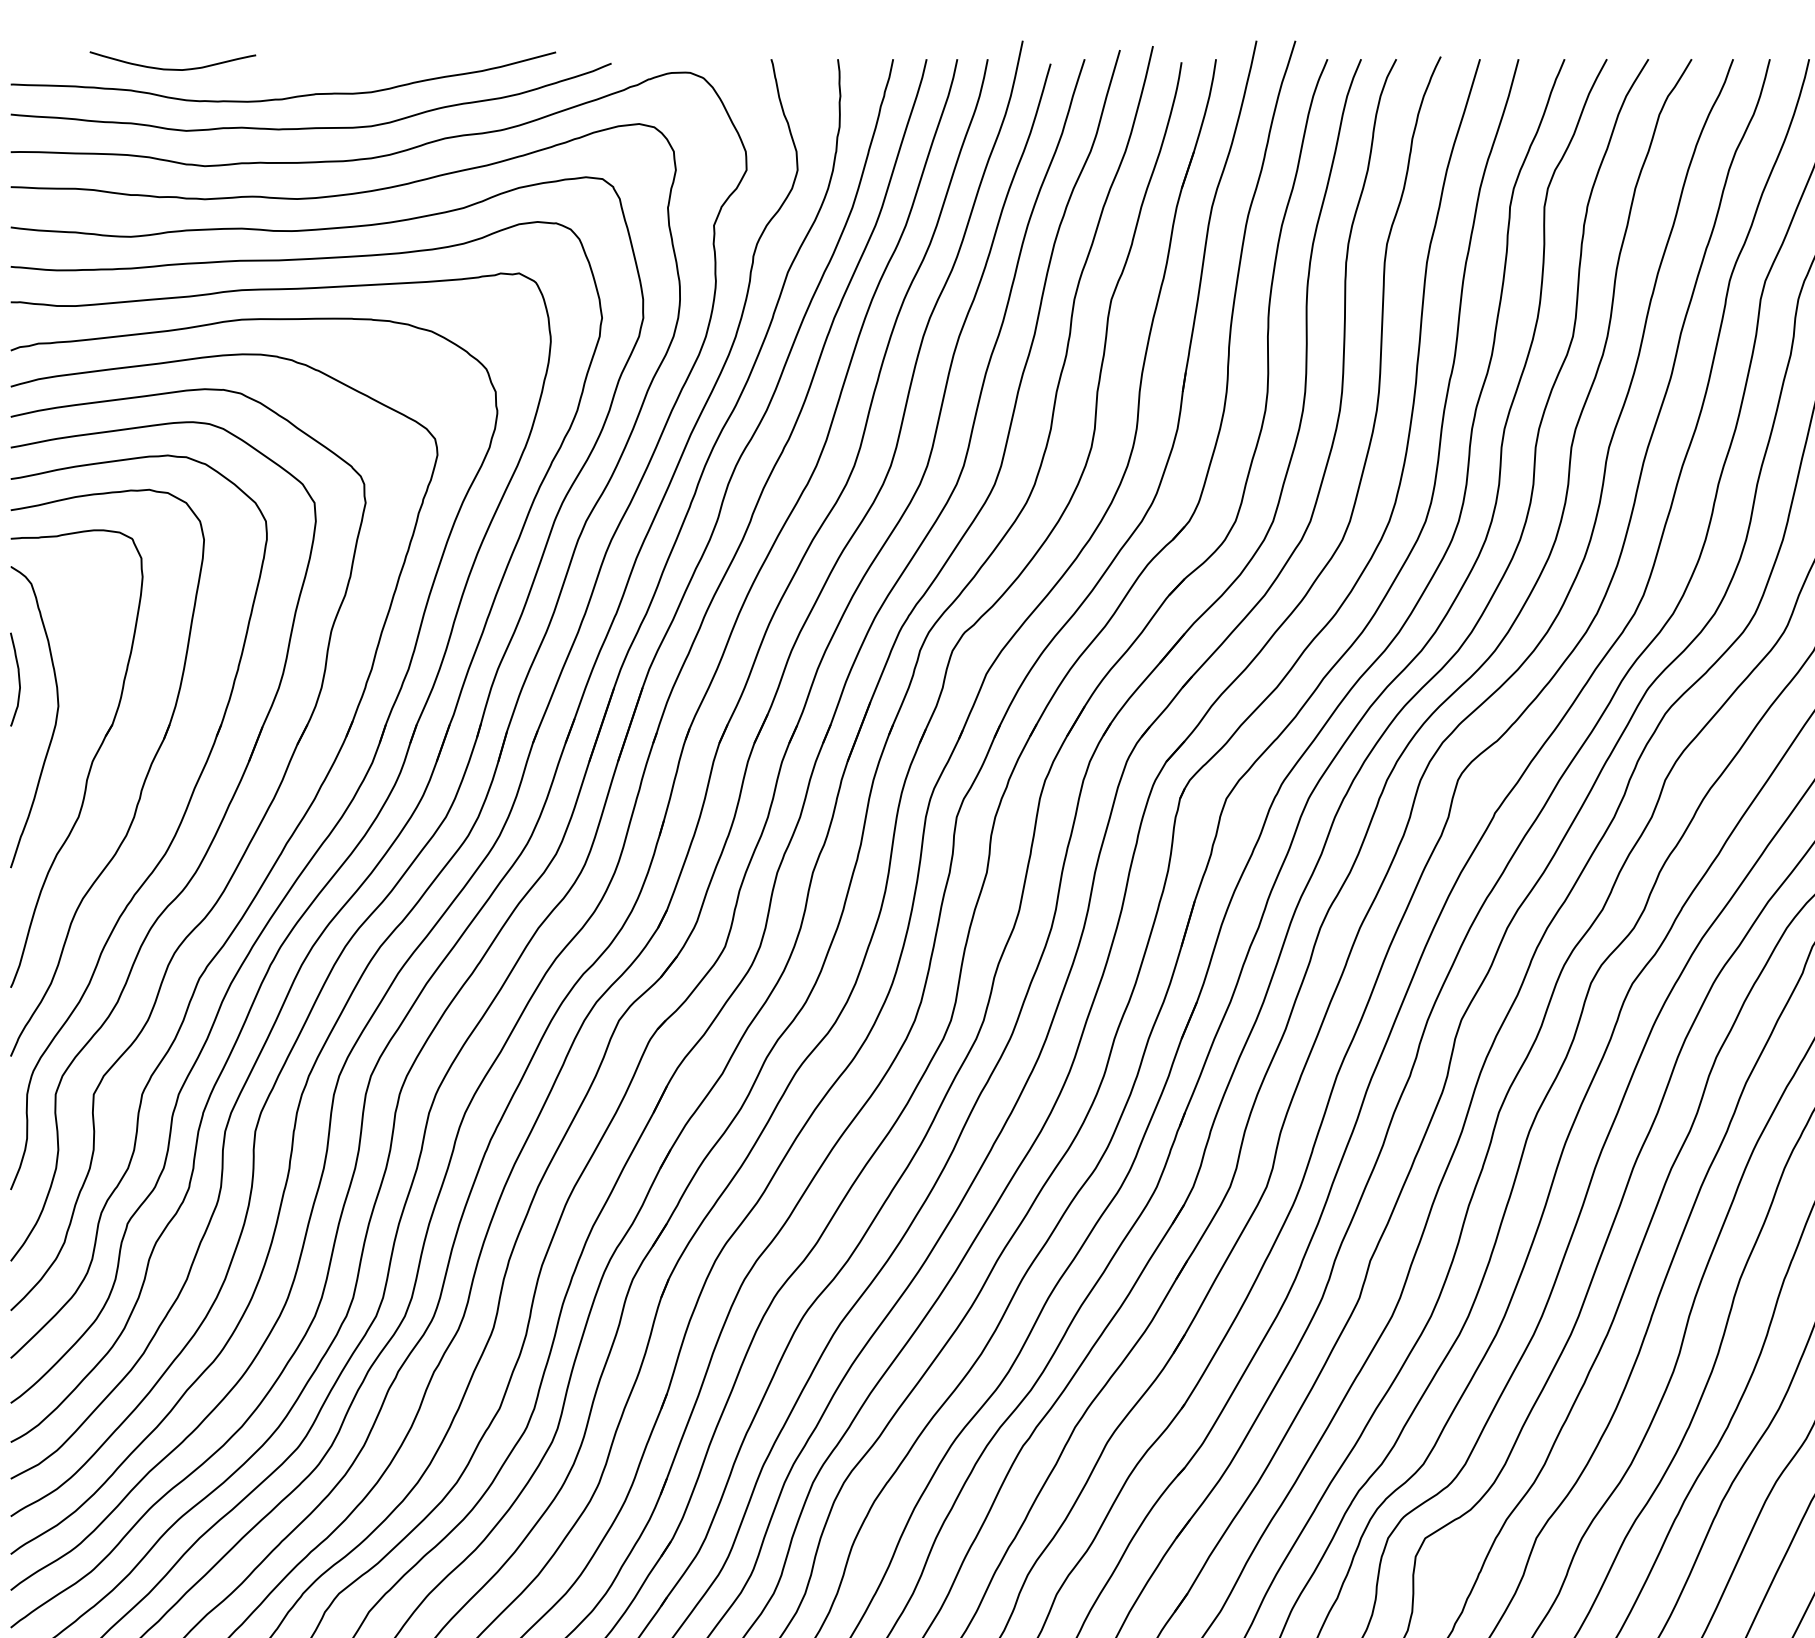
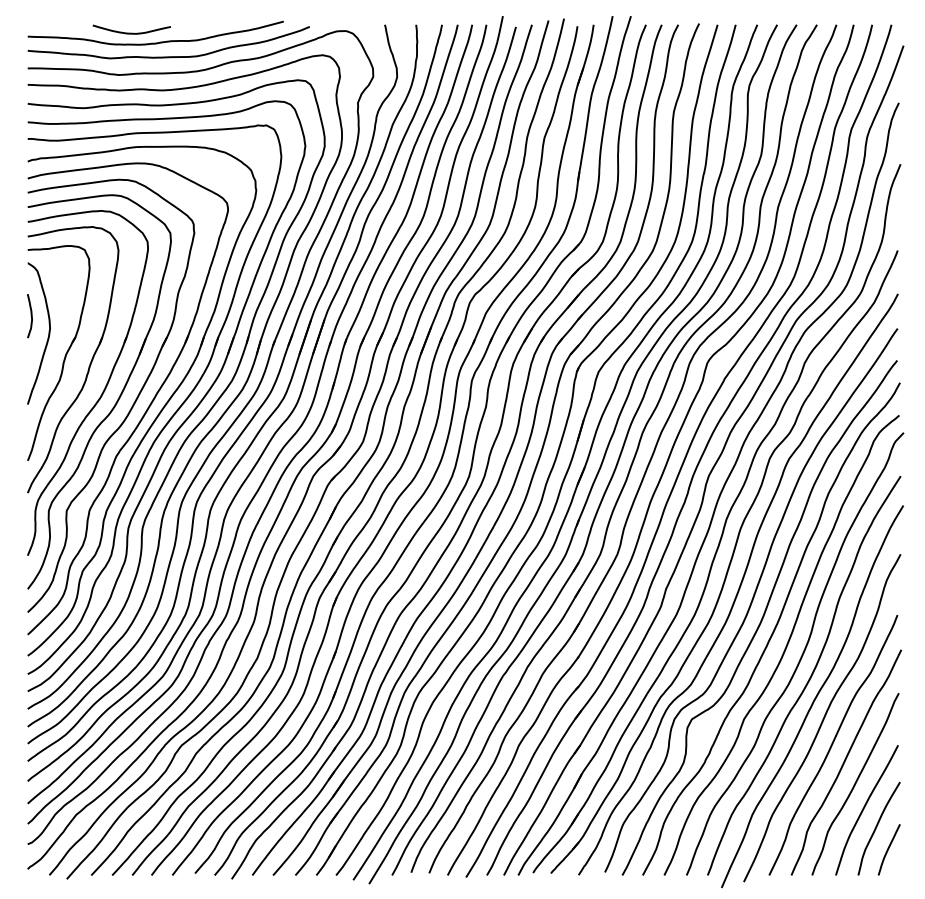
curve: (172, 67) -> (131, 32), moved

